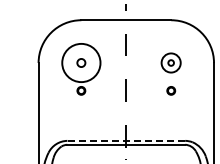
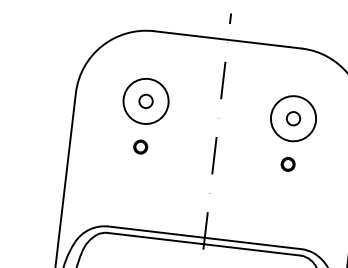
circle: (81, 62) -> (146, 100), size x0.71
part: (170, 62) -> (292, 117), size x1.43
line: (126, 140) -> (205, 237), dashed -> solid

